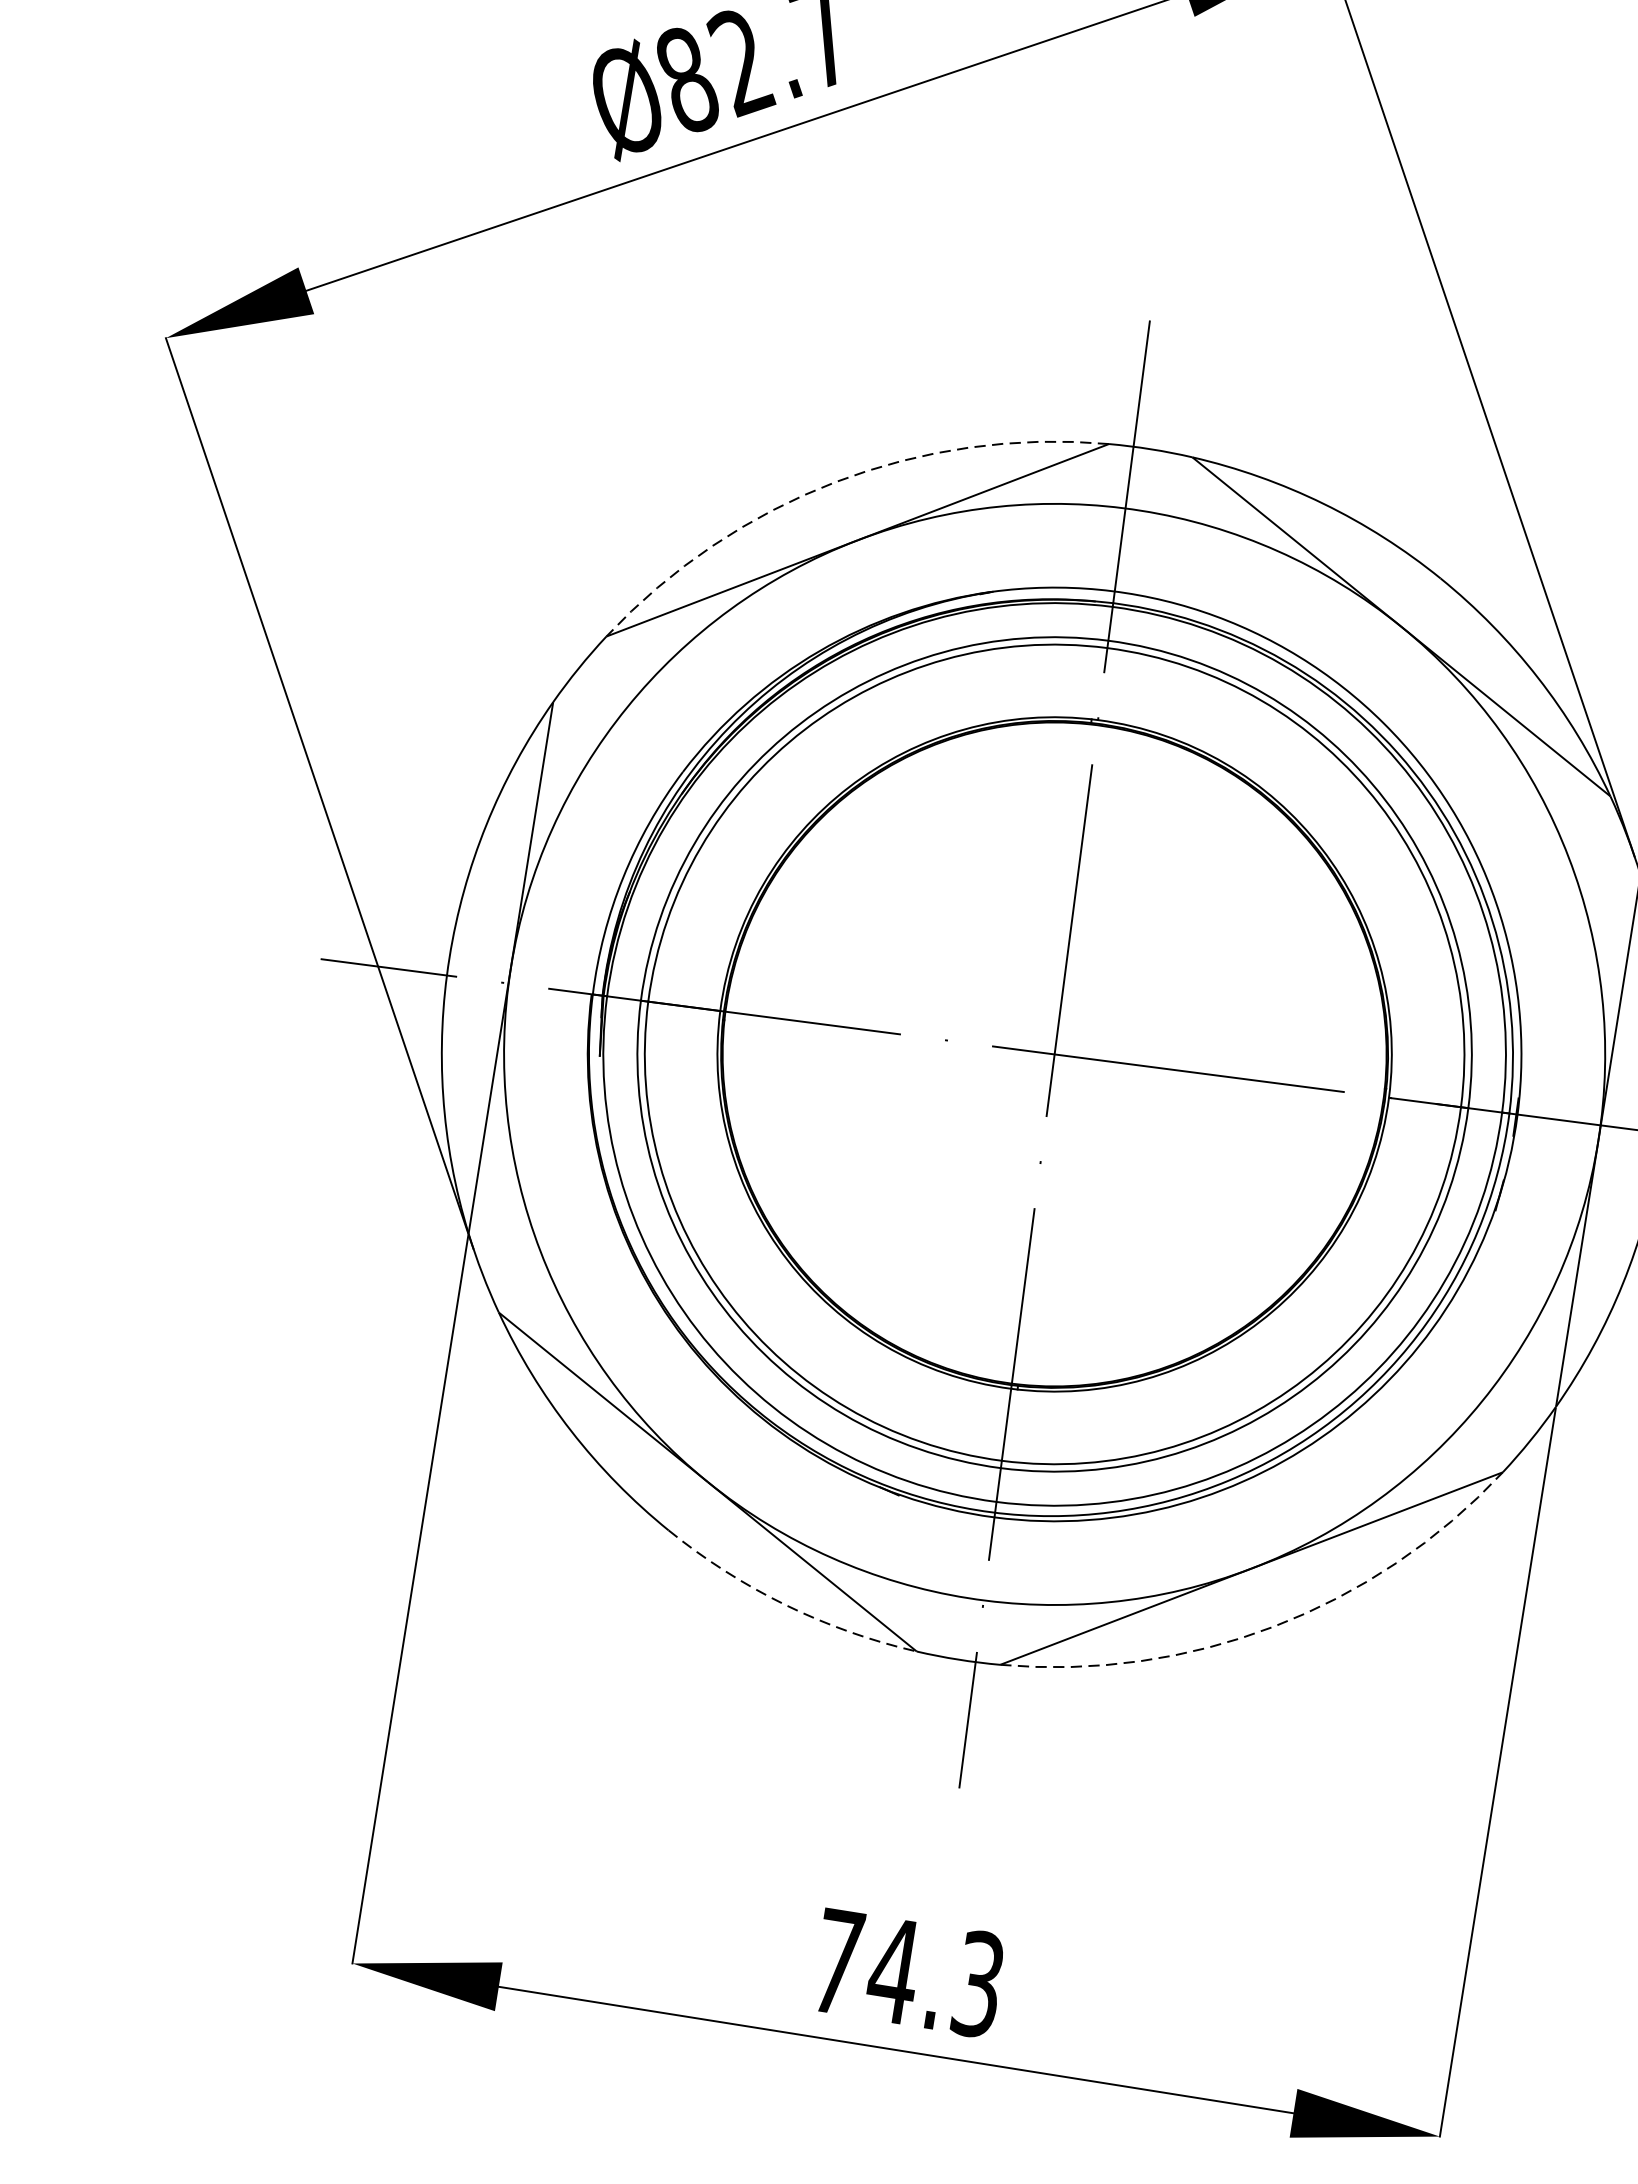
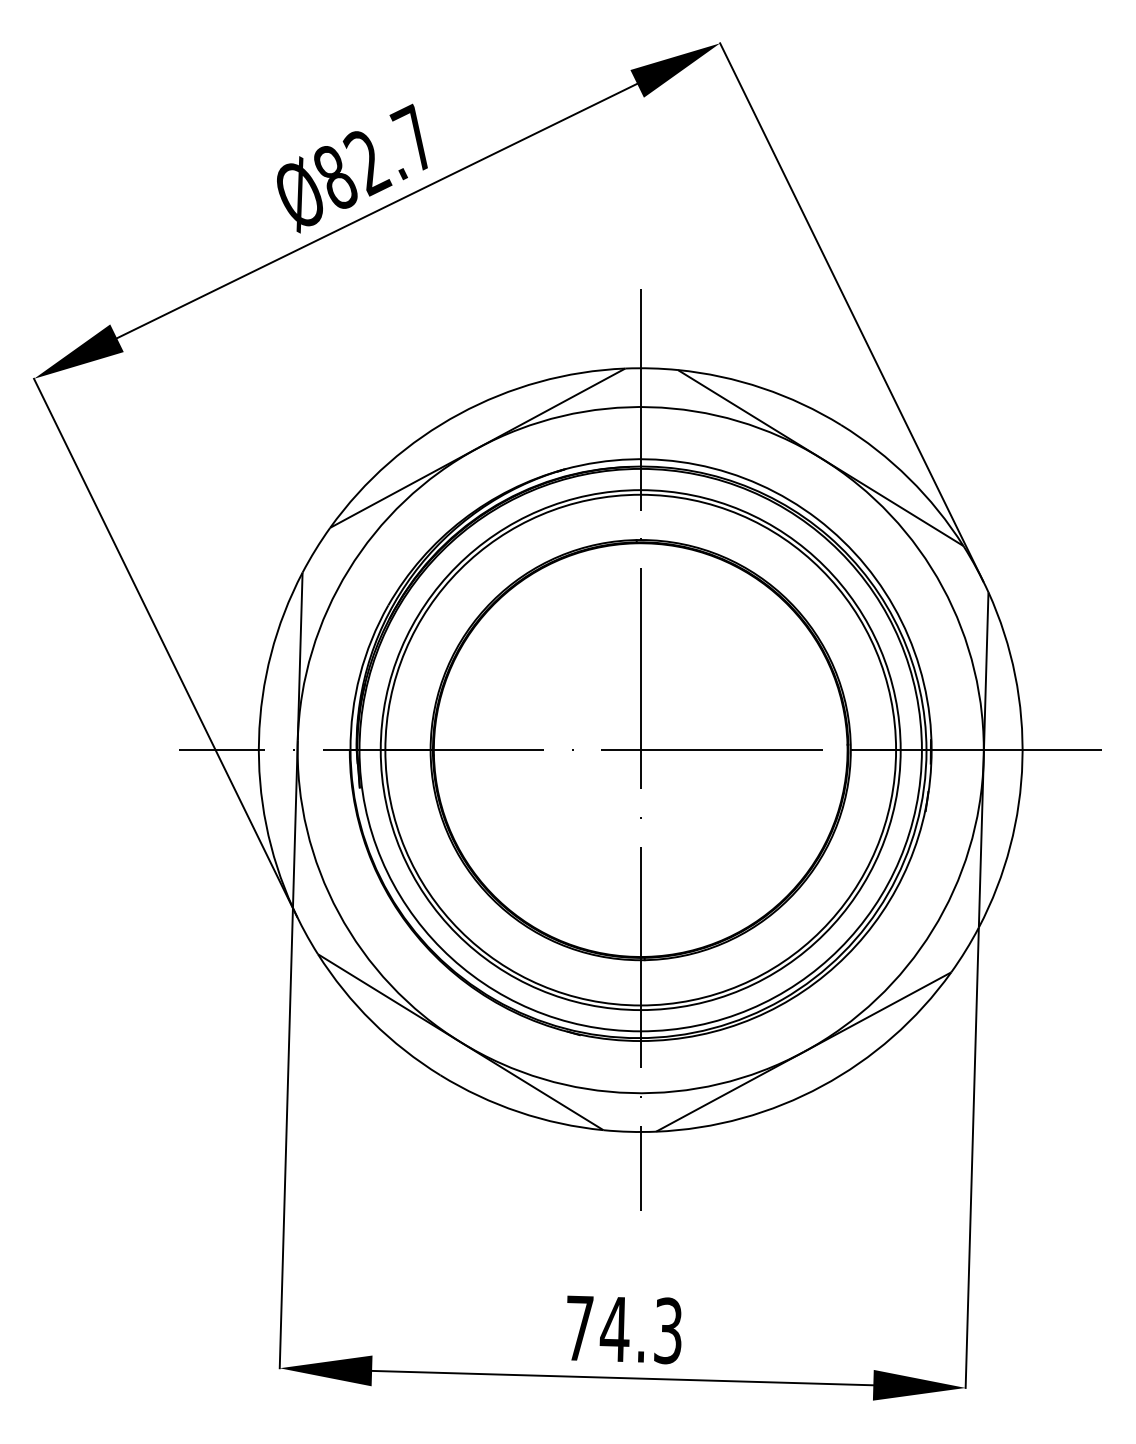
arc: (835, 482) -> (459, 414), dashed -> solid
arc: (785, 1605) -> (518, 1112), dashed -> solid
arc: (1274, 1627) -> (822, 1086), dashed -> solid

